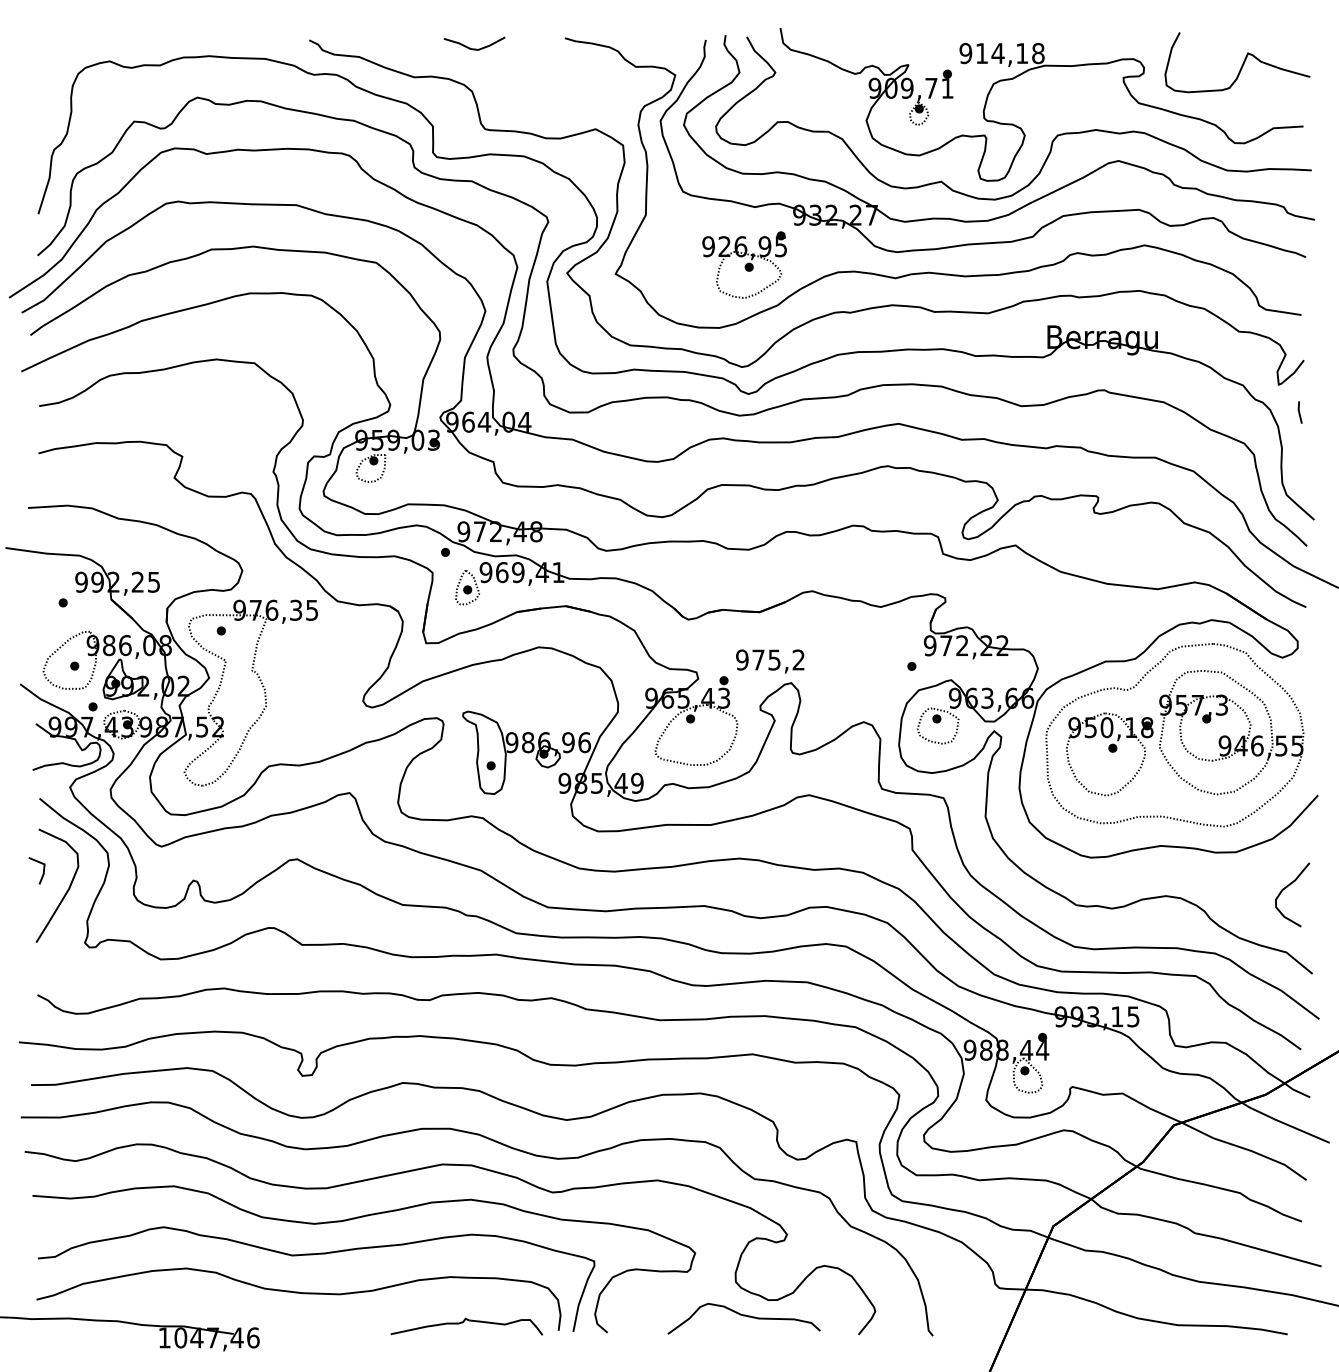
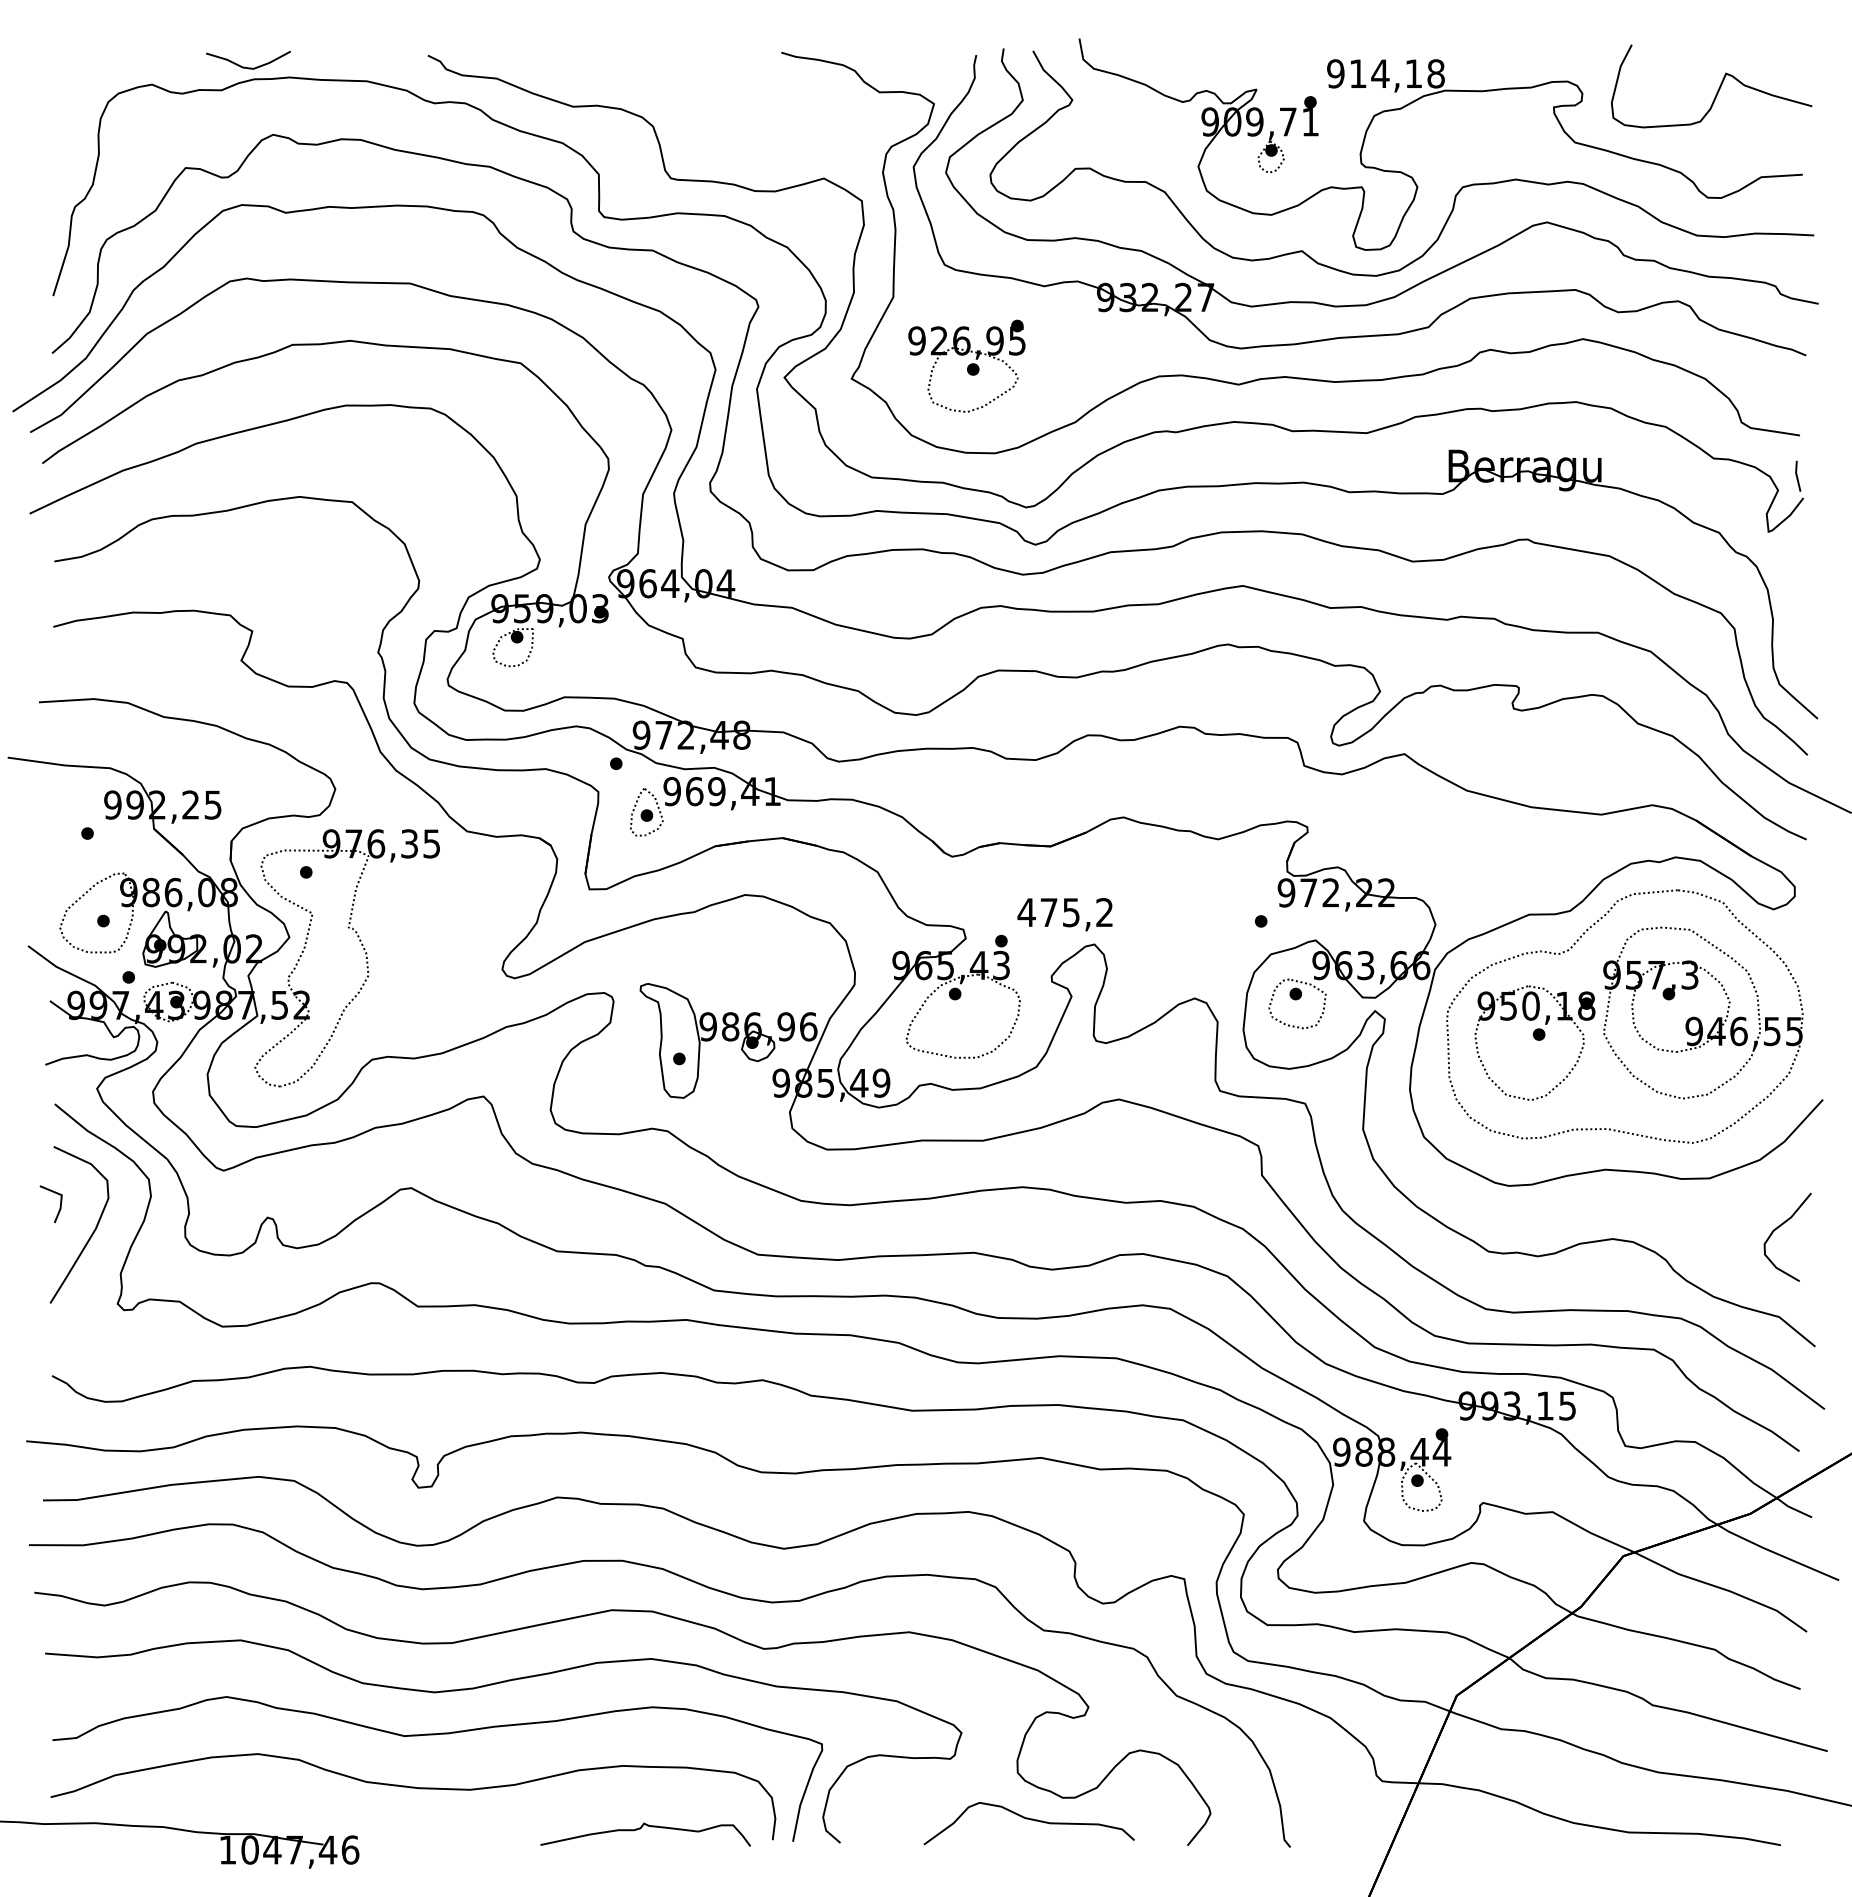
curve: (474, 48) -> (248, 67), moved
part: (744, 264) -> (966, 365), moved
line: (1299, 411) -> (1797, 475), moved
text: (742, 659) -> (1026, 912), 975,2 -> 475,2

